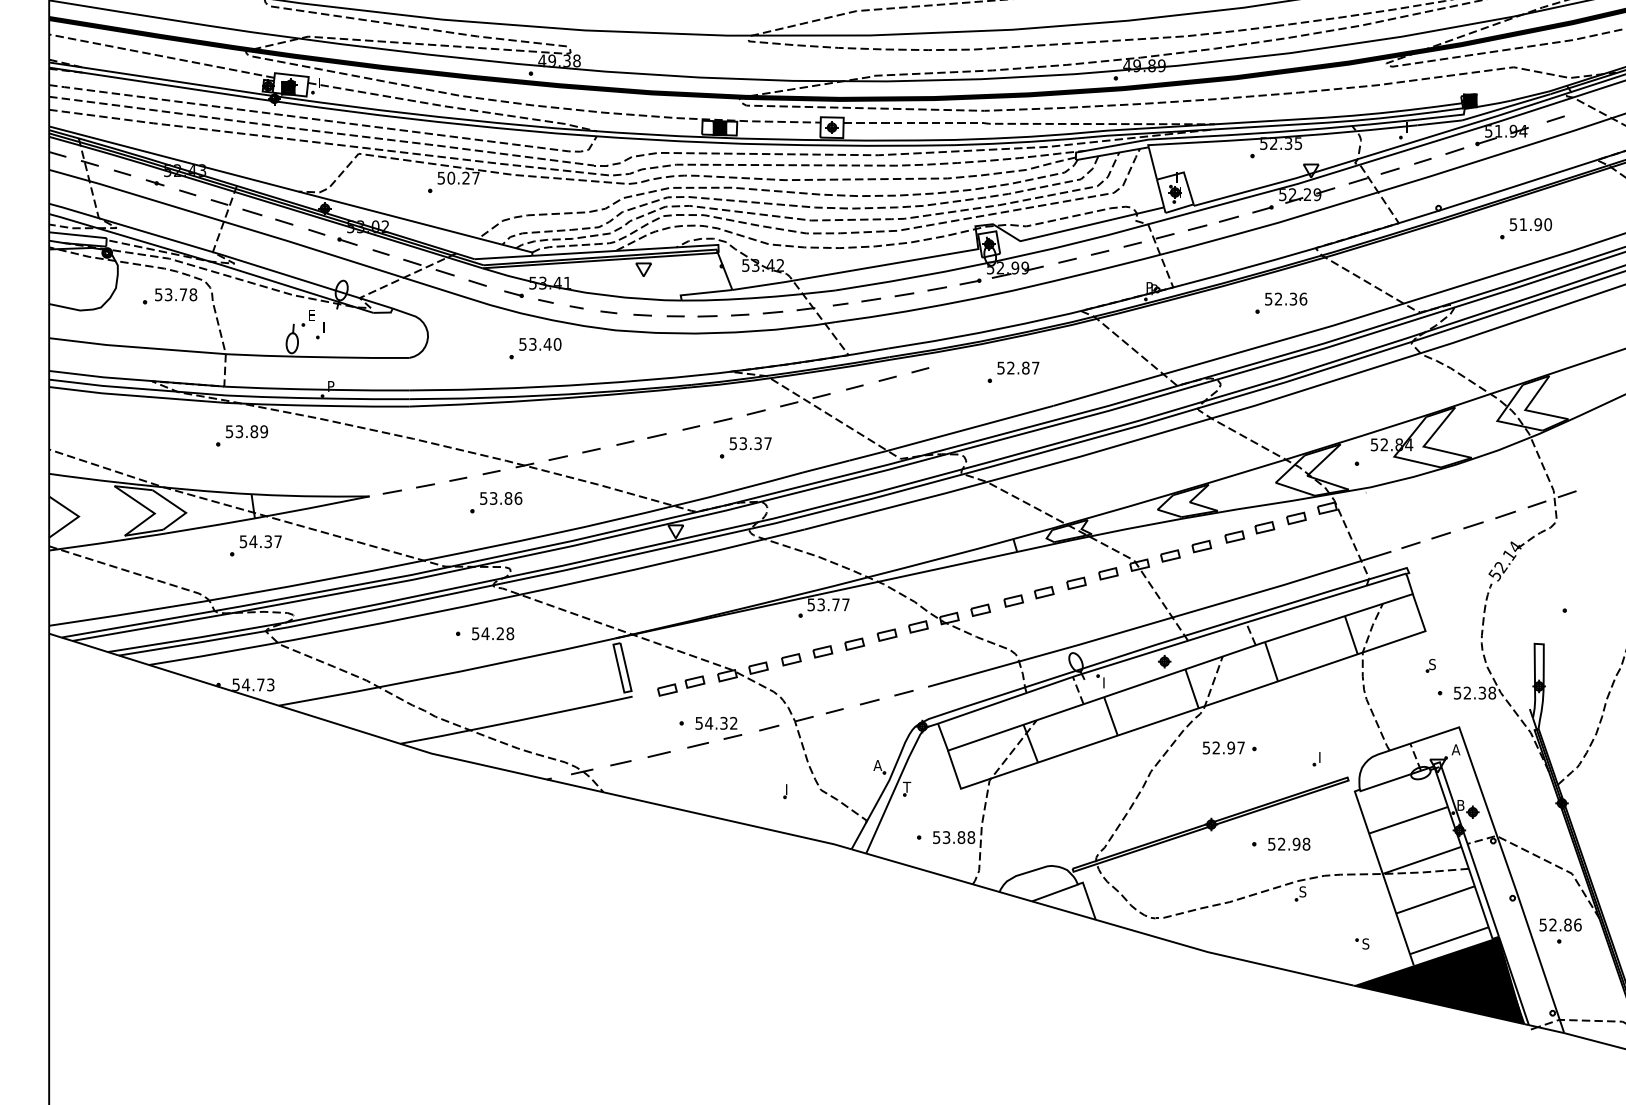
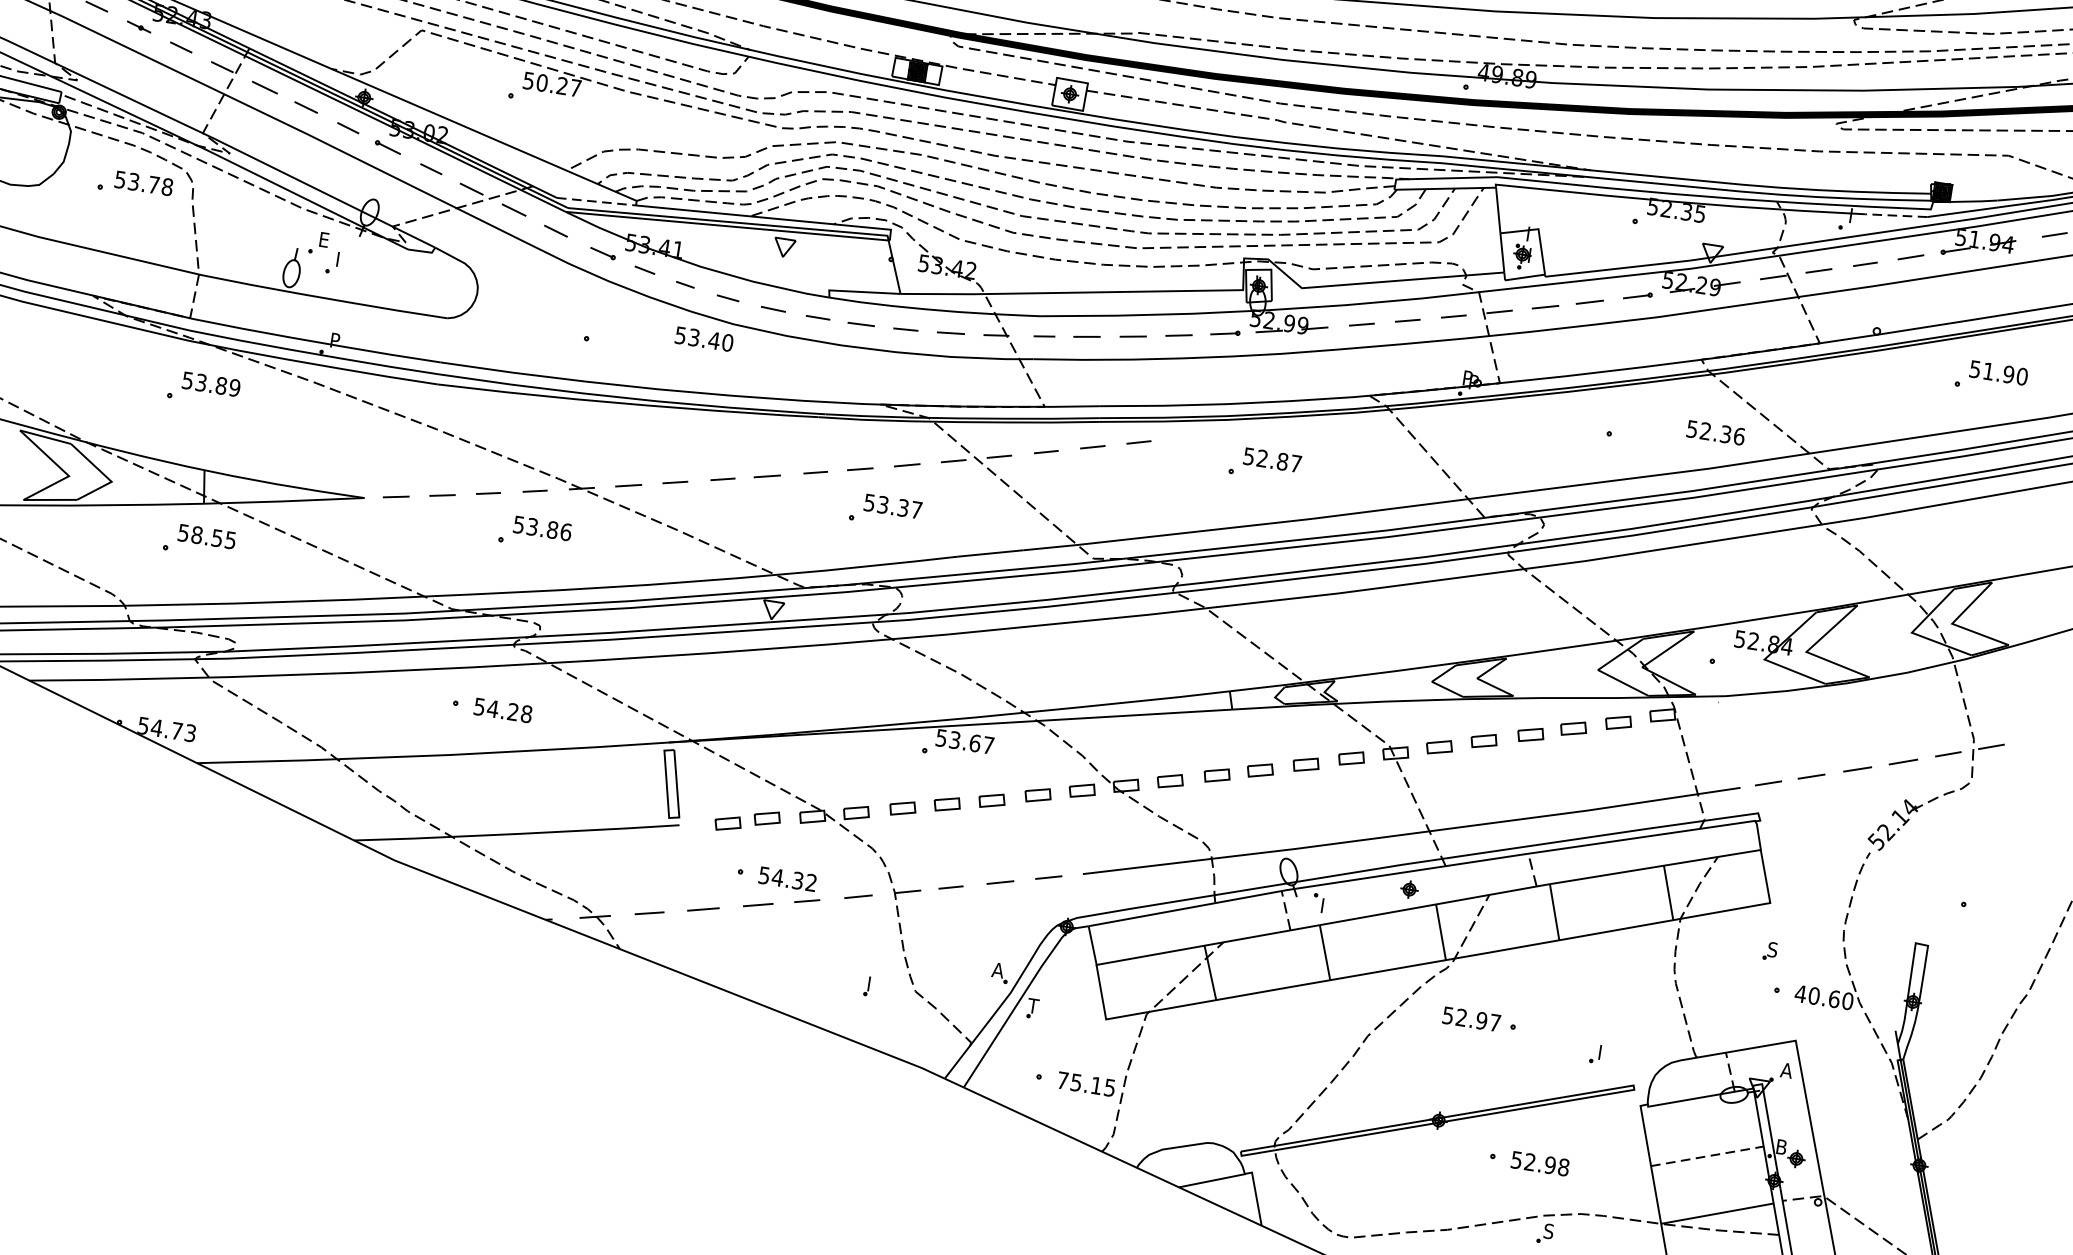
line: (1439, 122) -> (1896, 215), solid -> dashed
line: (503, 257) -> (596, 201), solid -> dashed
text: (1286, 298) -> (1716, 432), moved
text: (540, 344) -> (704, 339), moved
text: (265, 541) -> (213, 537), 54.37 -> 58.55
text: (835, 604) -> (974, 742), 53.77 -> 53.67
text: (1474, 692) -> (1823, 996), 52.38 -> 40.60
line: (1408, 820) -> (1707, 1156), solid -> dashed
text: (954, 837) -> (1087, 1084), 53.88 -> 75.15

